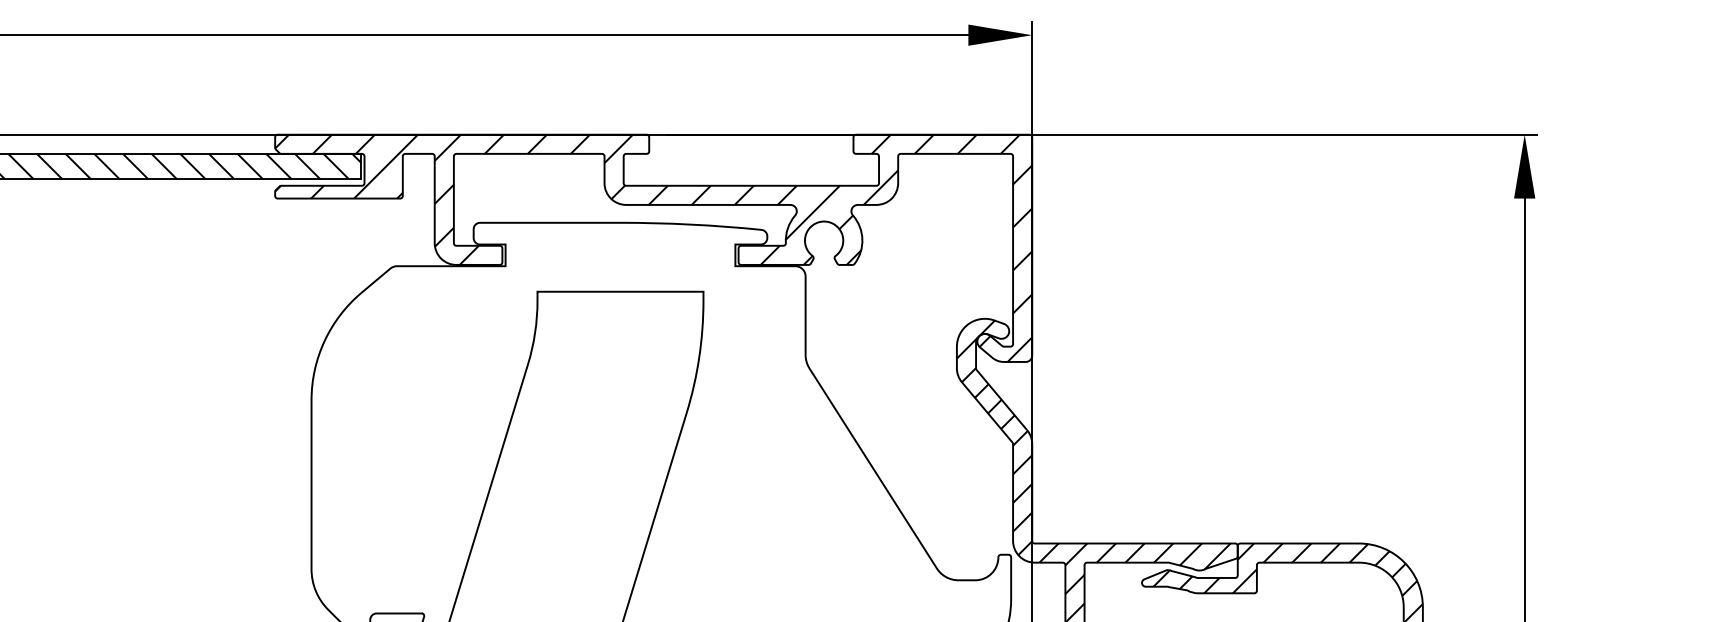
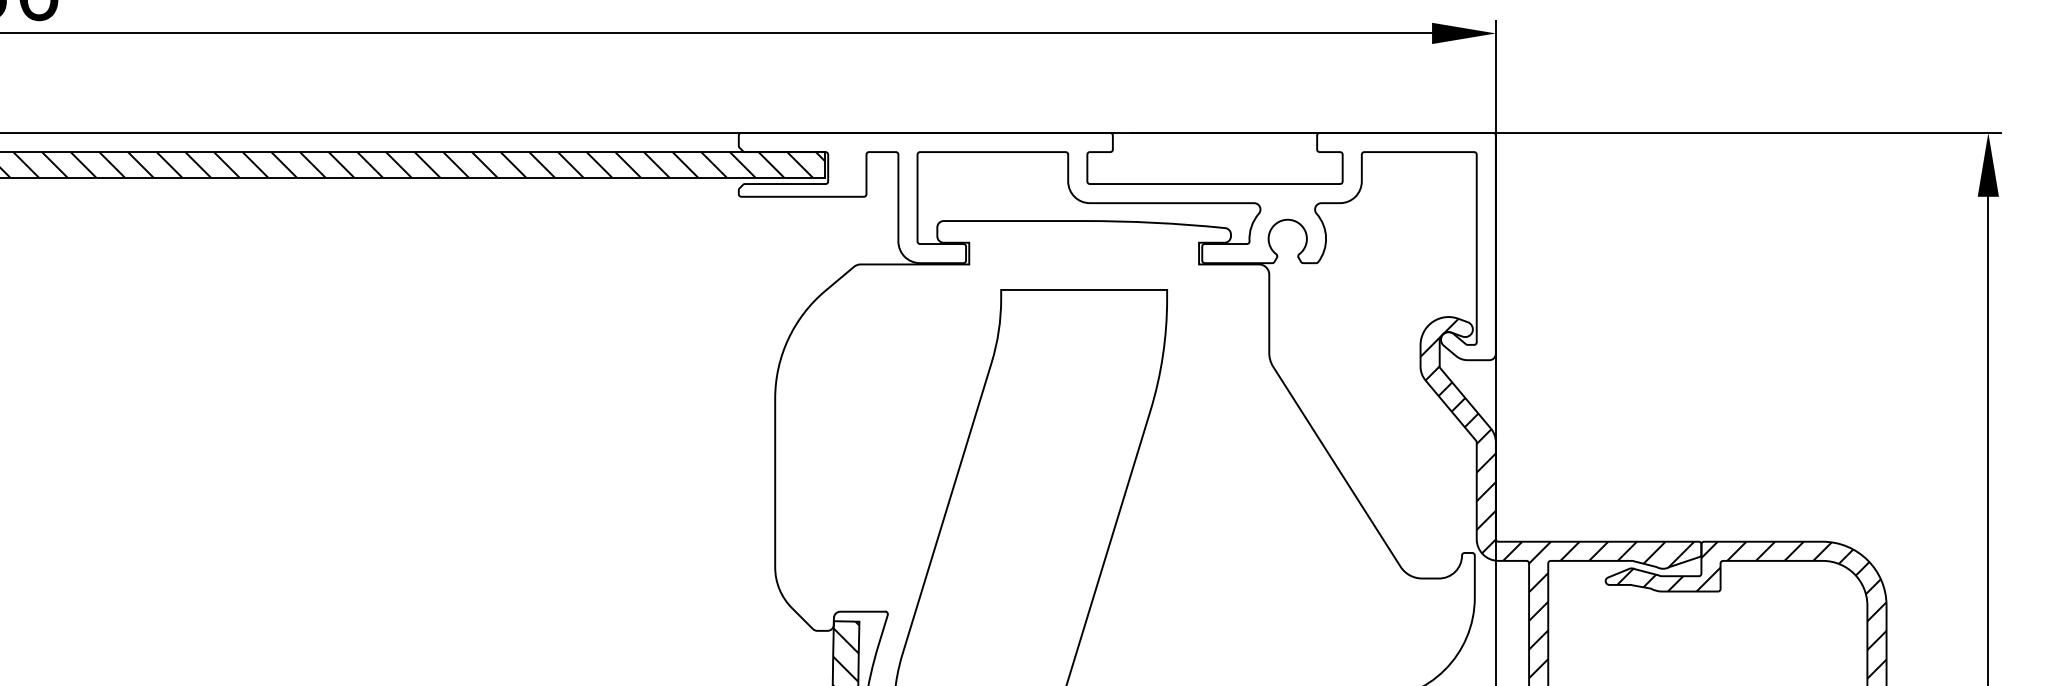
hatch: (652, 248) -> (1116, 246), removed

